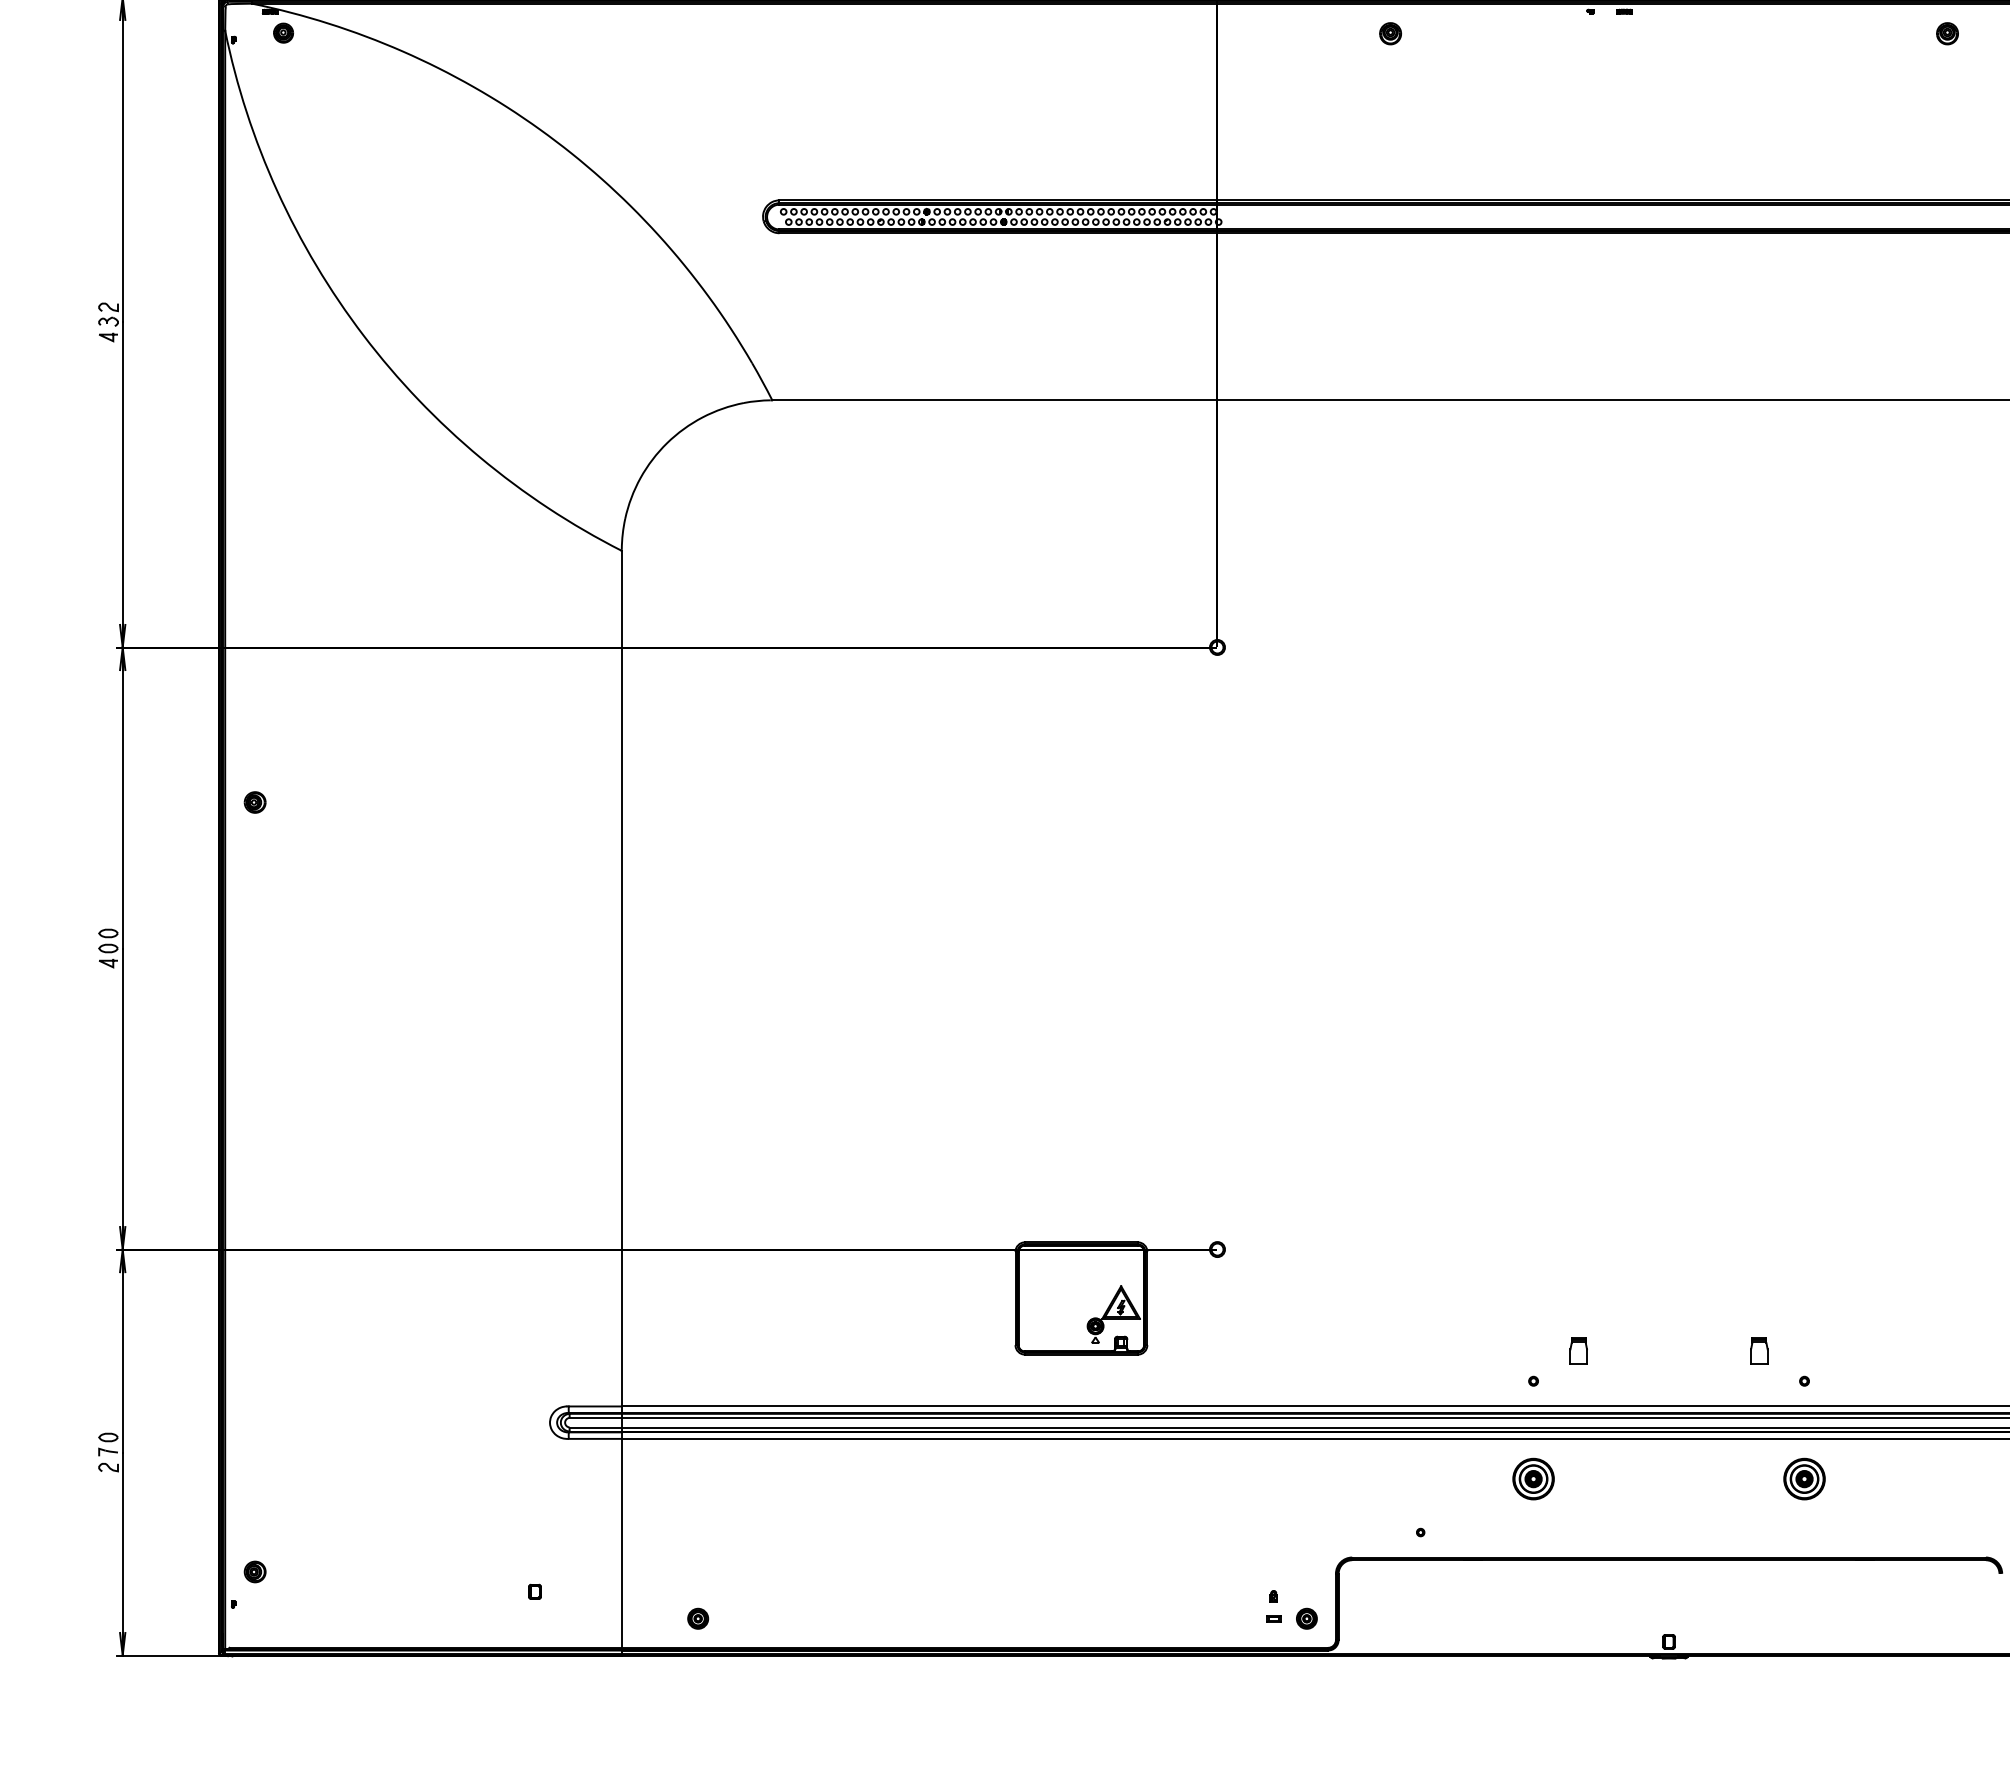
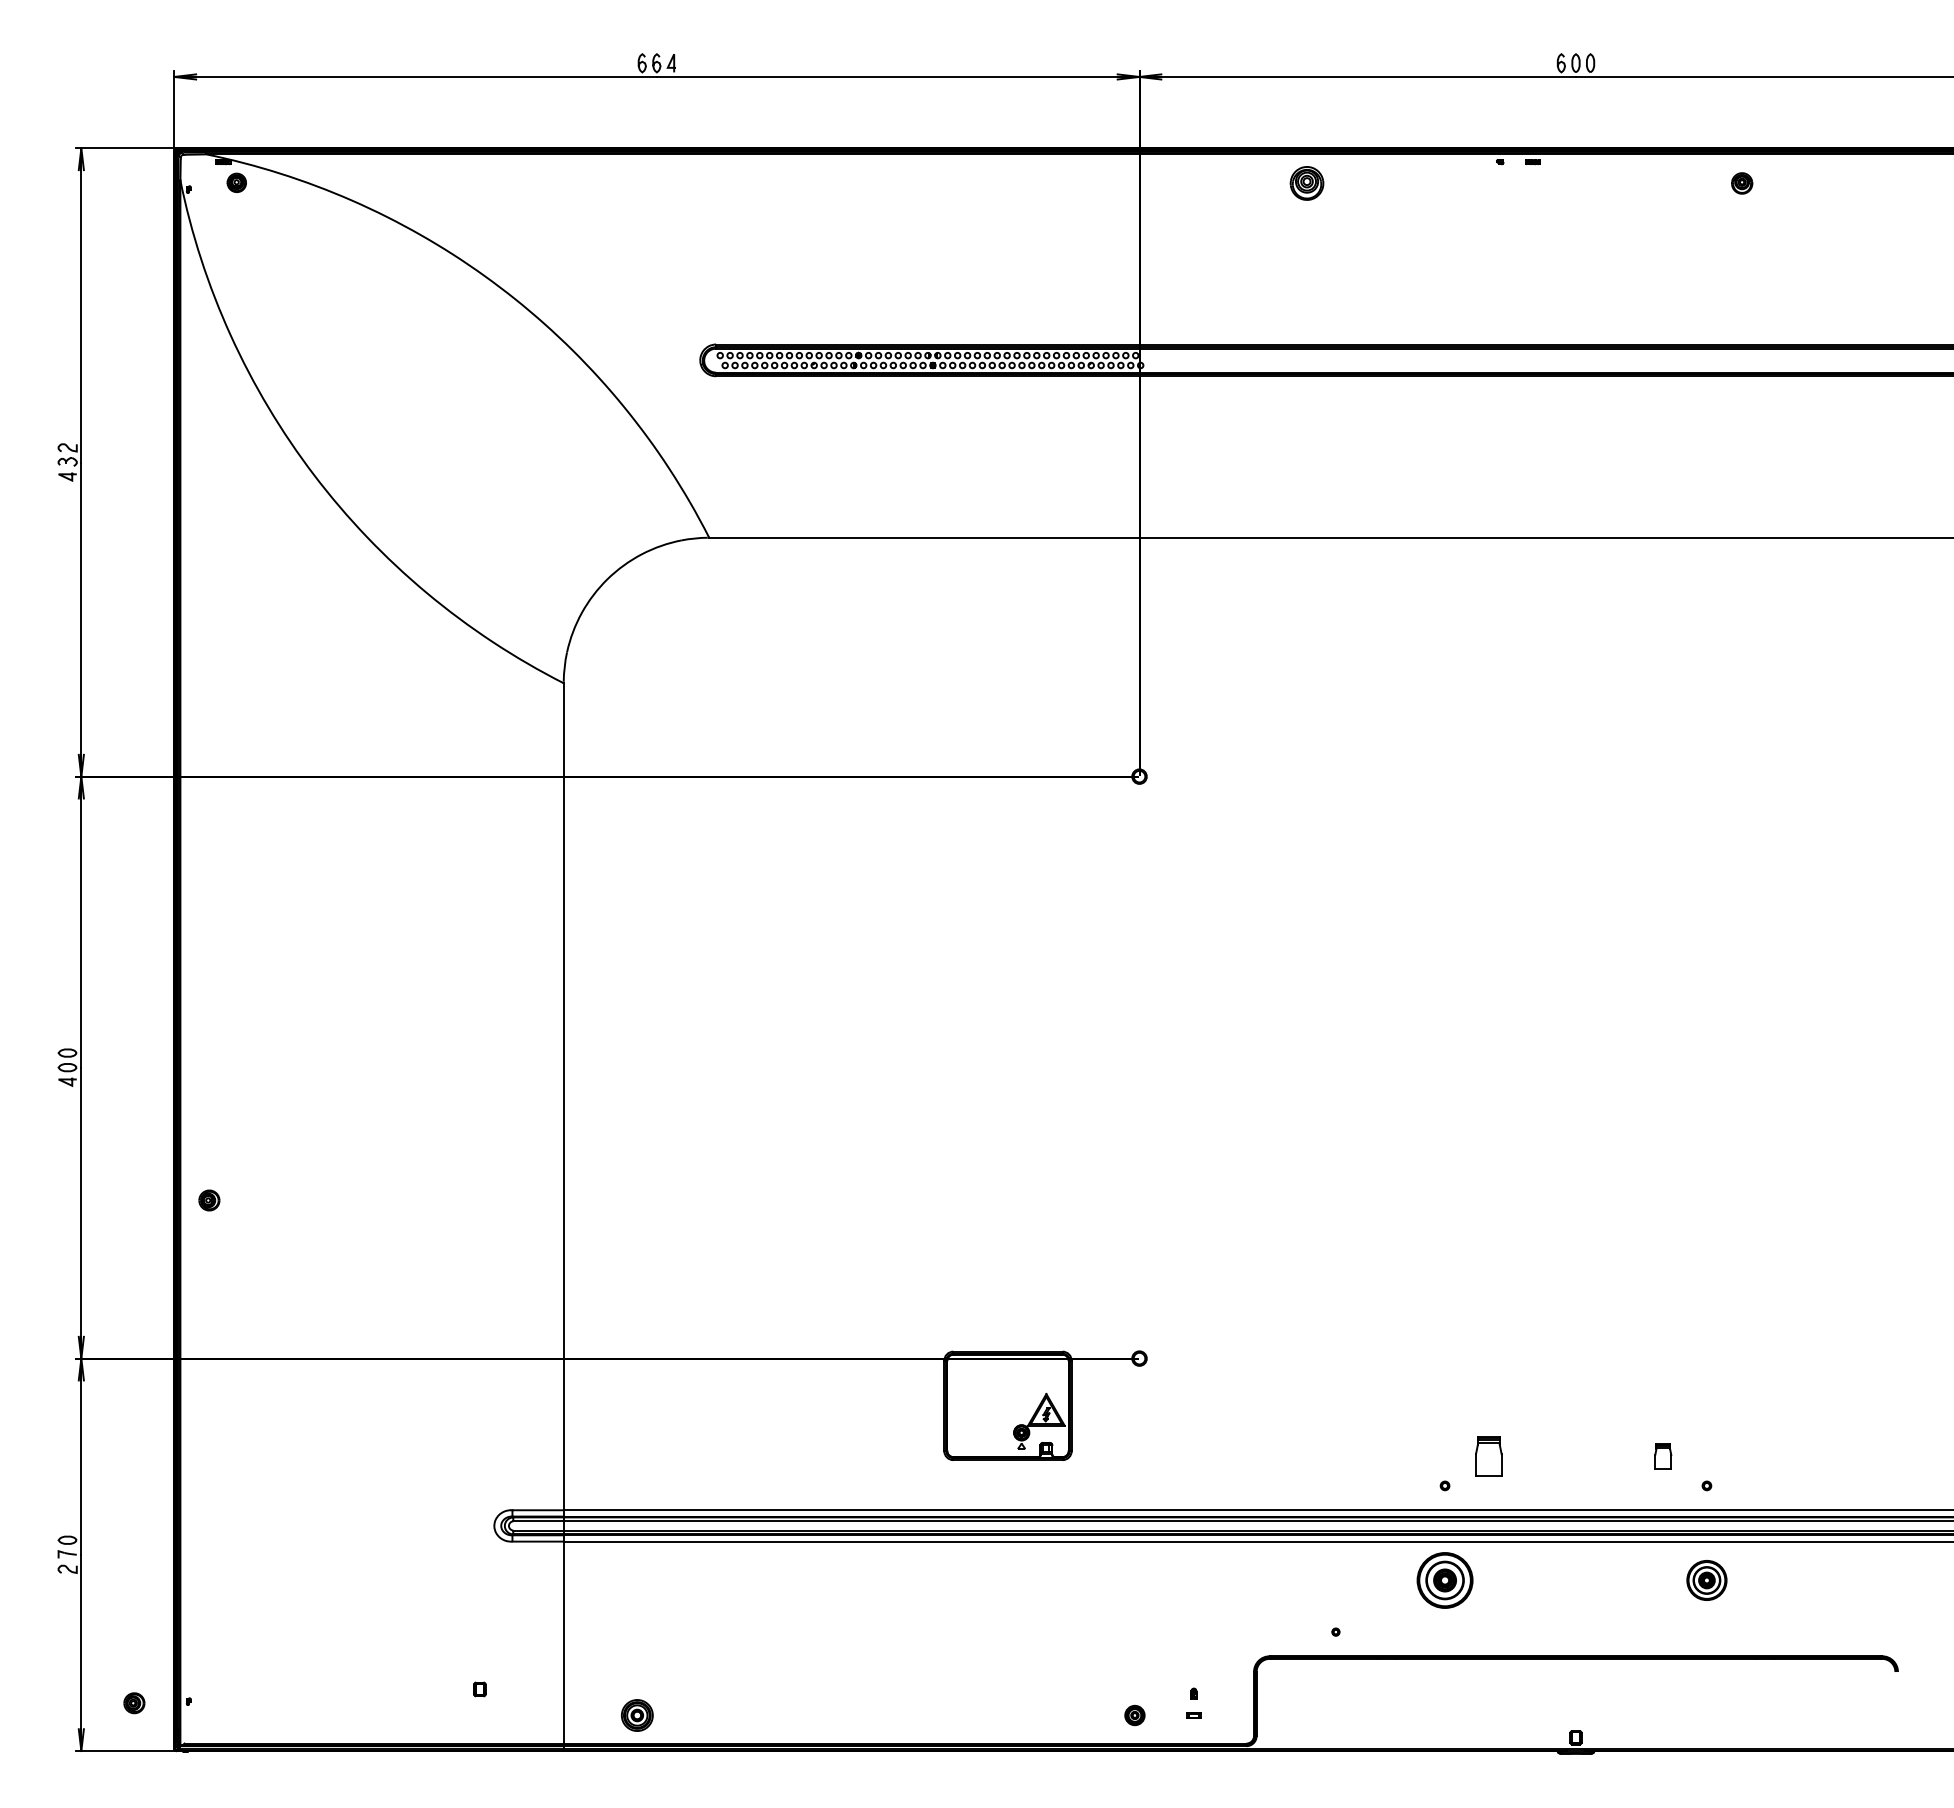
part: (1390, 33) -> (1306, 183), size x1.6
part: (1947, 33) -> (1742, 183), moved
part: (255, 802) -> (209, 1200), moved
part: (1578, 1350) -> (1488, 1456), size x1.6
part: (1533, 1479) -> (1444, 1580), size x1.4
part: (255, 1572) -> (134, 1703), moved
part: (698, 1618) -> (637, 1715), size x1.6
part: (1306, 1618) -> (1134, 1715), moved

